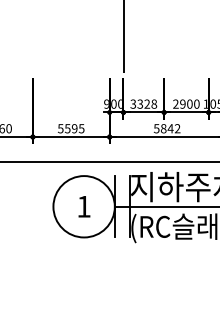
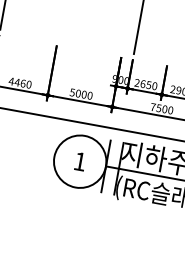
text: (143, 103) -> (145, 84), 3328 -> 2650
text: (74, 128) -> (84, 94), 5595 -> 5000
text: (166, 128) -> (161, 108), 5842 -> 7500

